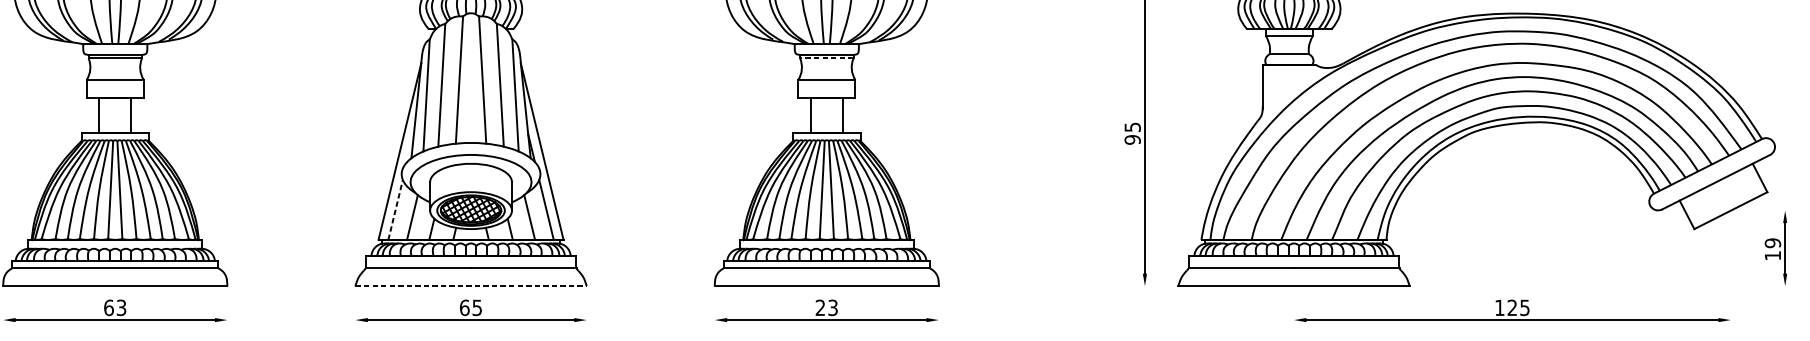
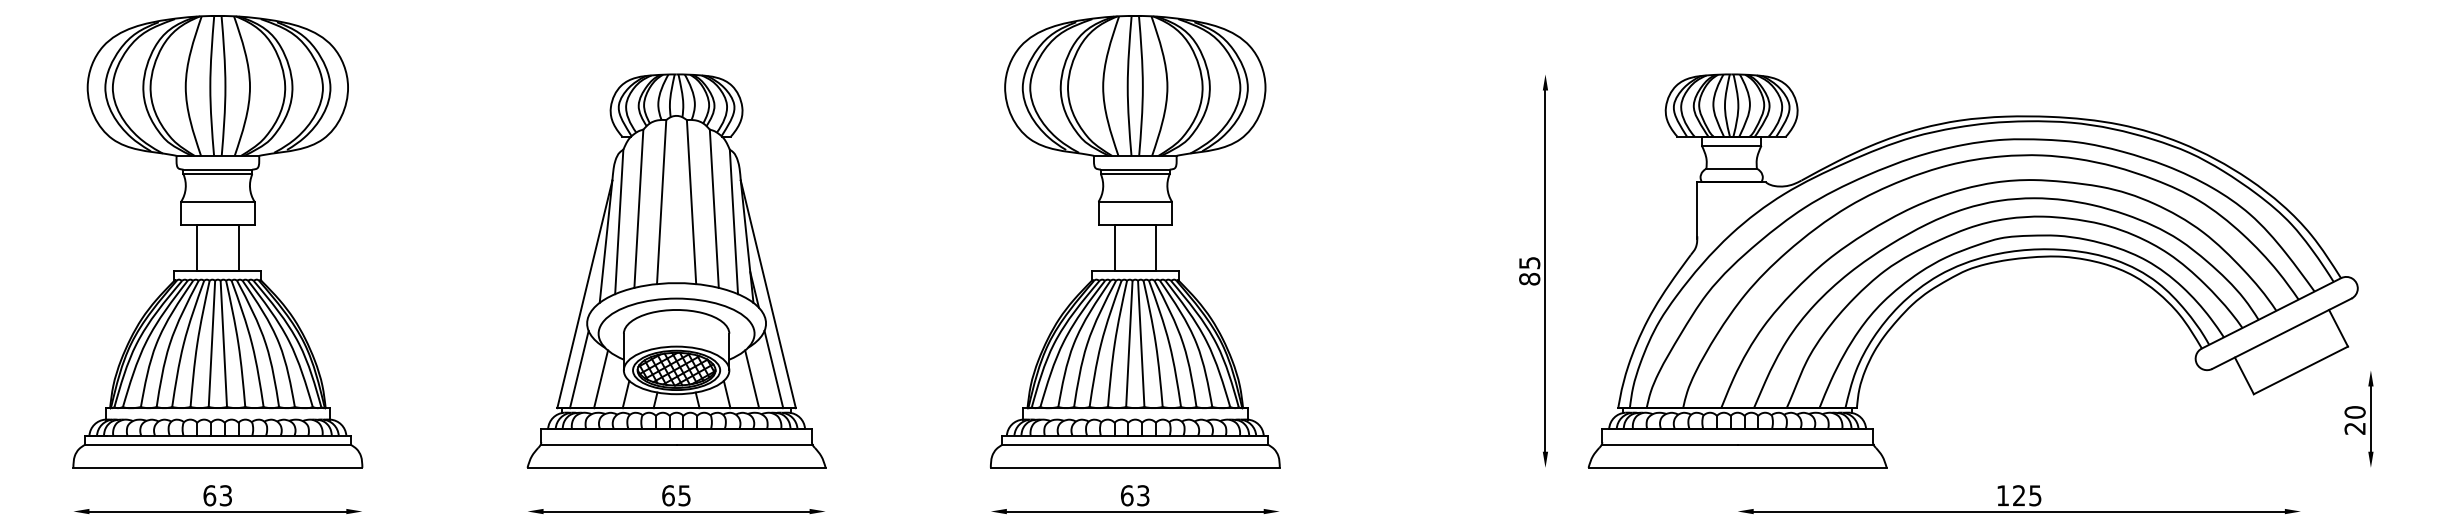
line: (826, 58) -> (1134, 174), dashed -> solid
text: (1132, 139) -> (1529, 278), 95 -> 85
line: (395, 209) -> (579, 369), dashed -> solid
text: (1772, 249) -> (2354, 420), 19 -> 20
line: (471, 285) -> (677, 467), dashed -> solid
text: (820, 307) -> (1127, 495), 23 -> 63

